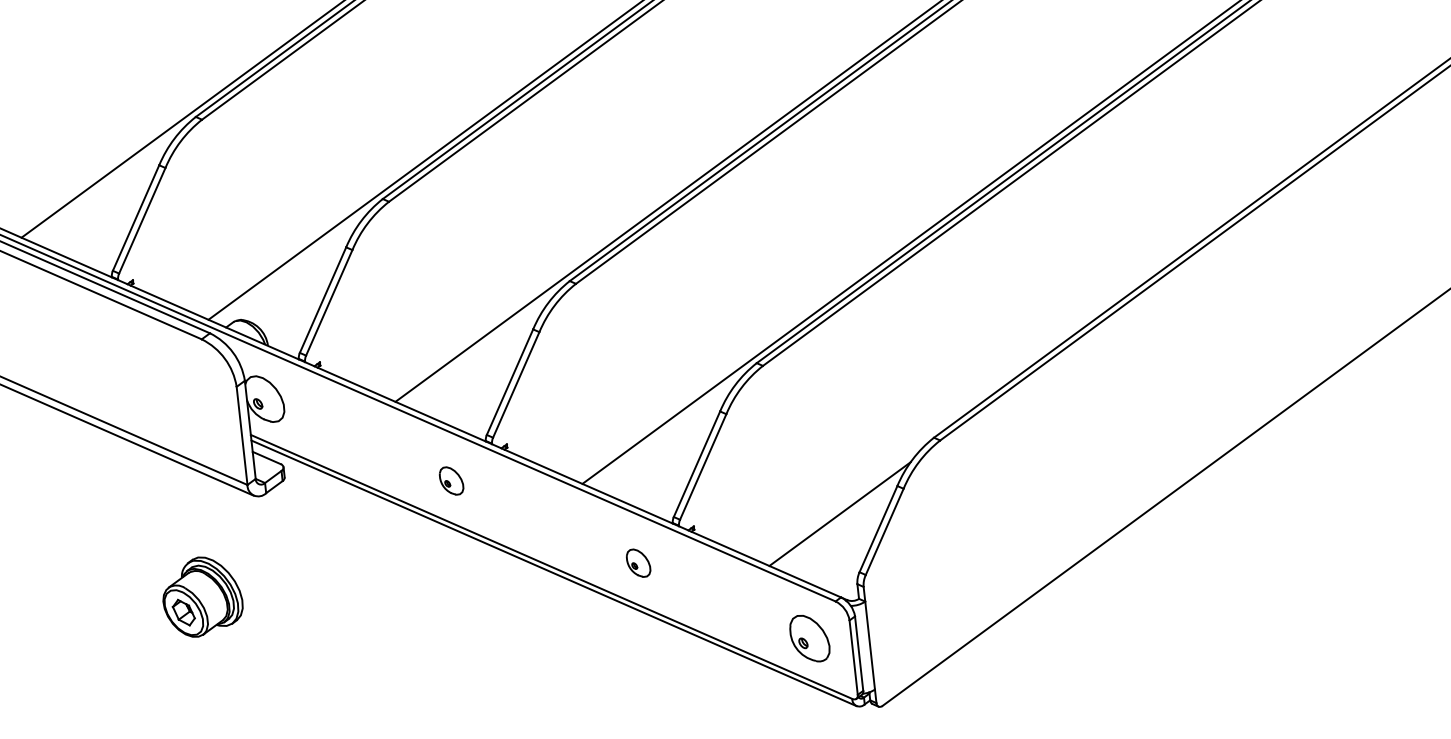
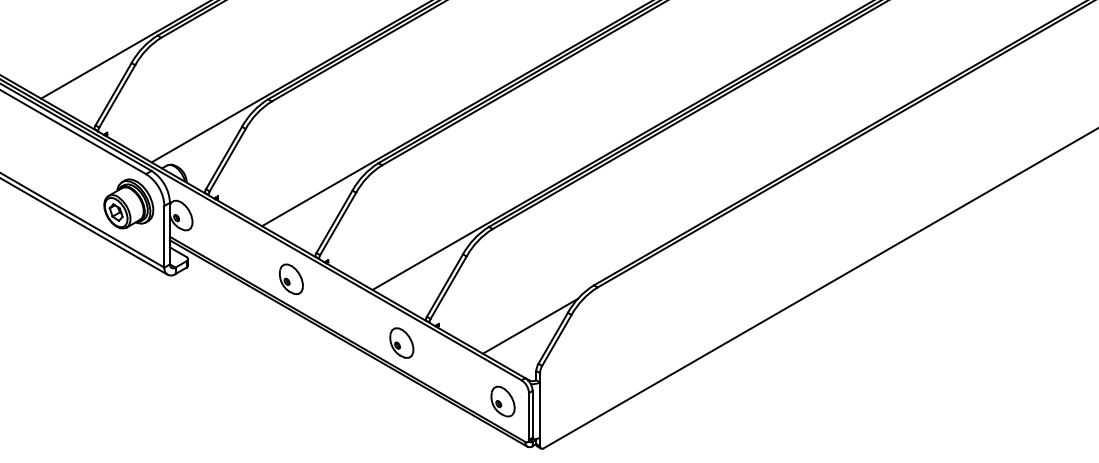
part: (451, 479) -> (291, 278), size x1.67
part: (637, 562) -> (401, 342), size x1.67
part: (201, 596) -> (128, 203), moved

